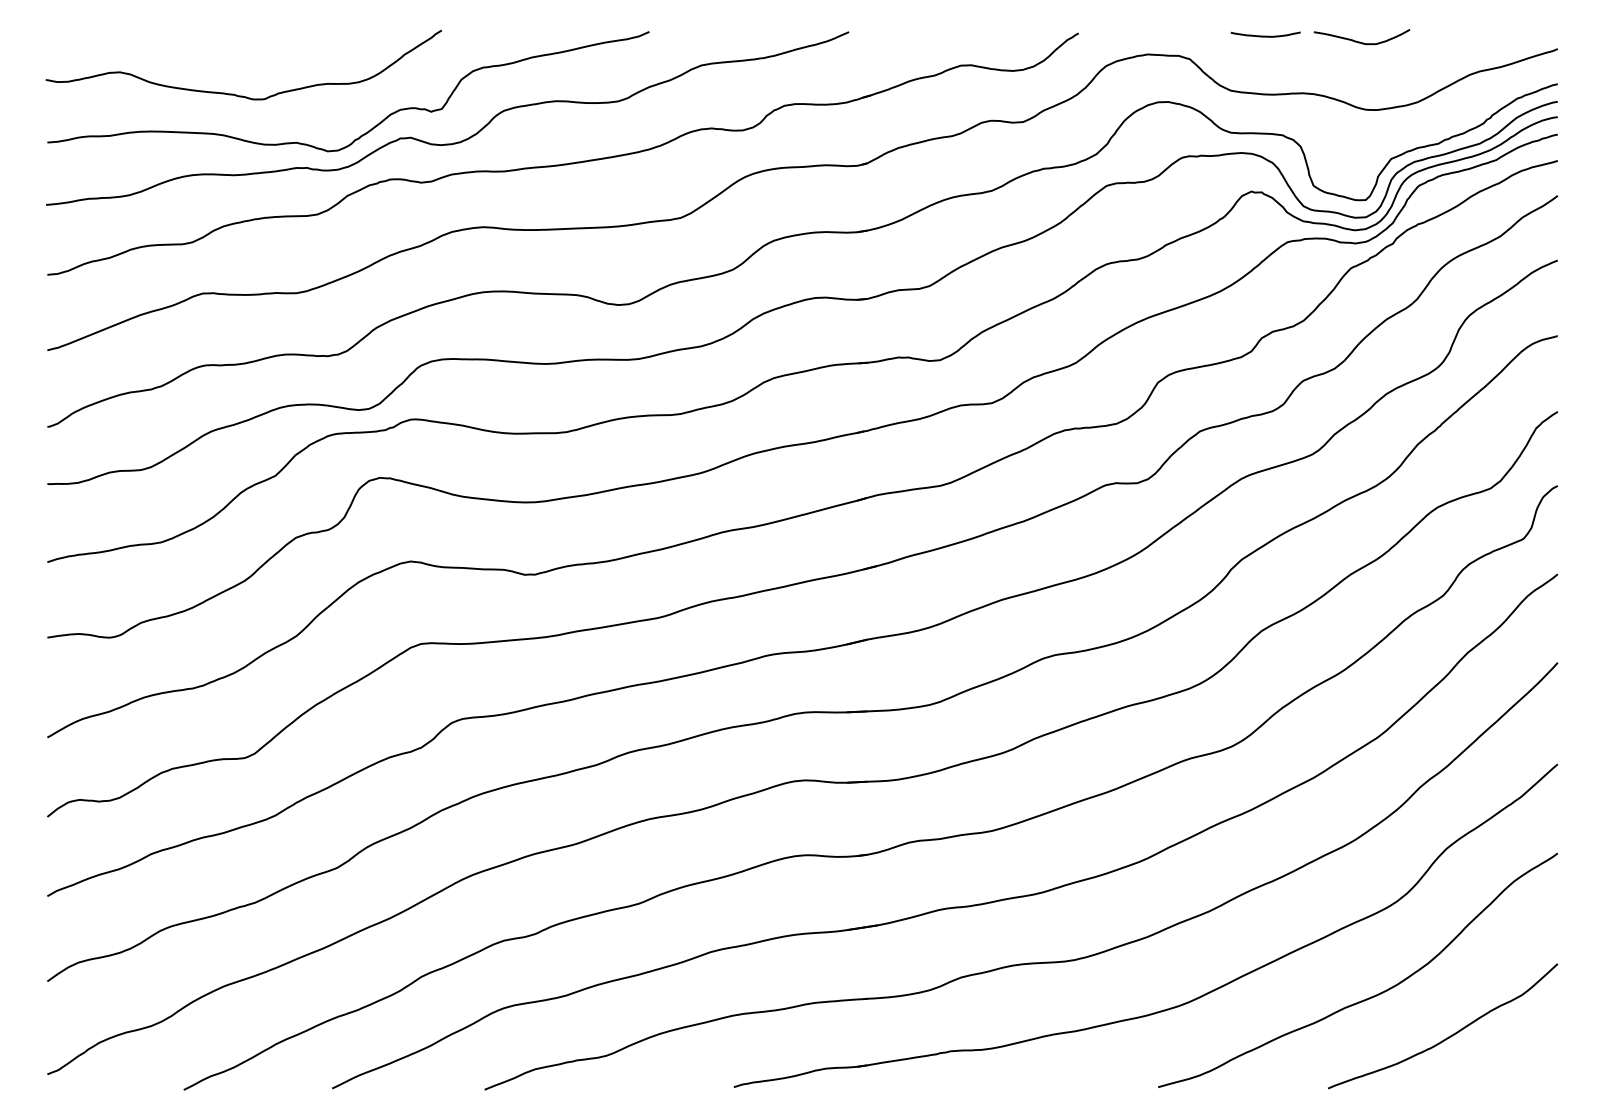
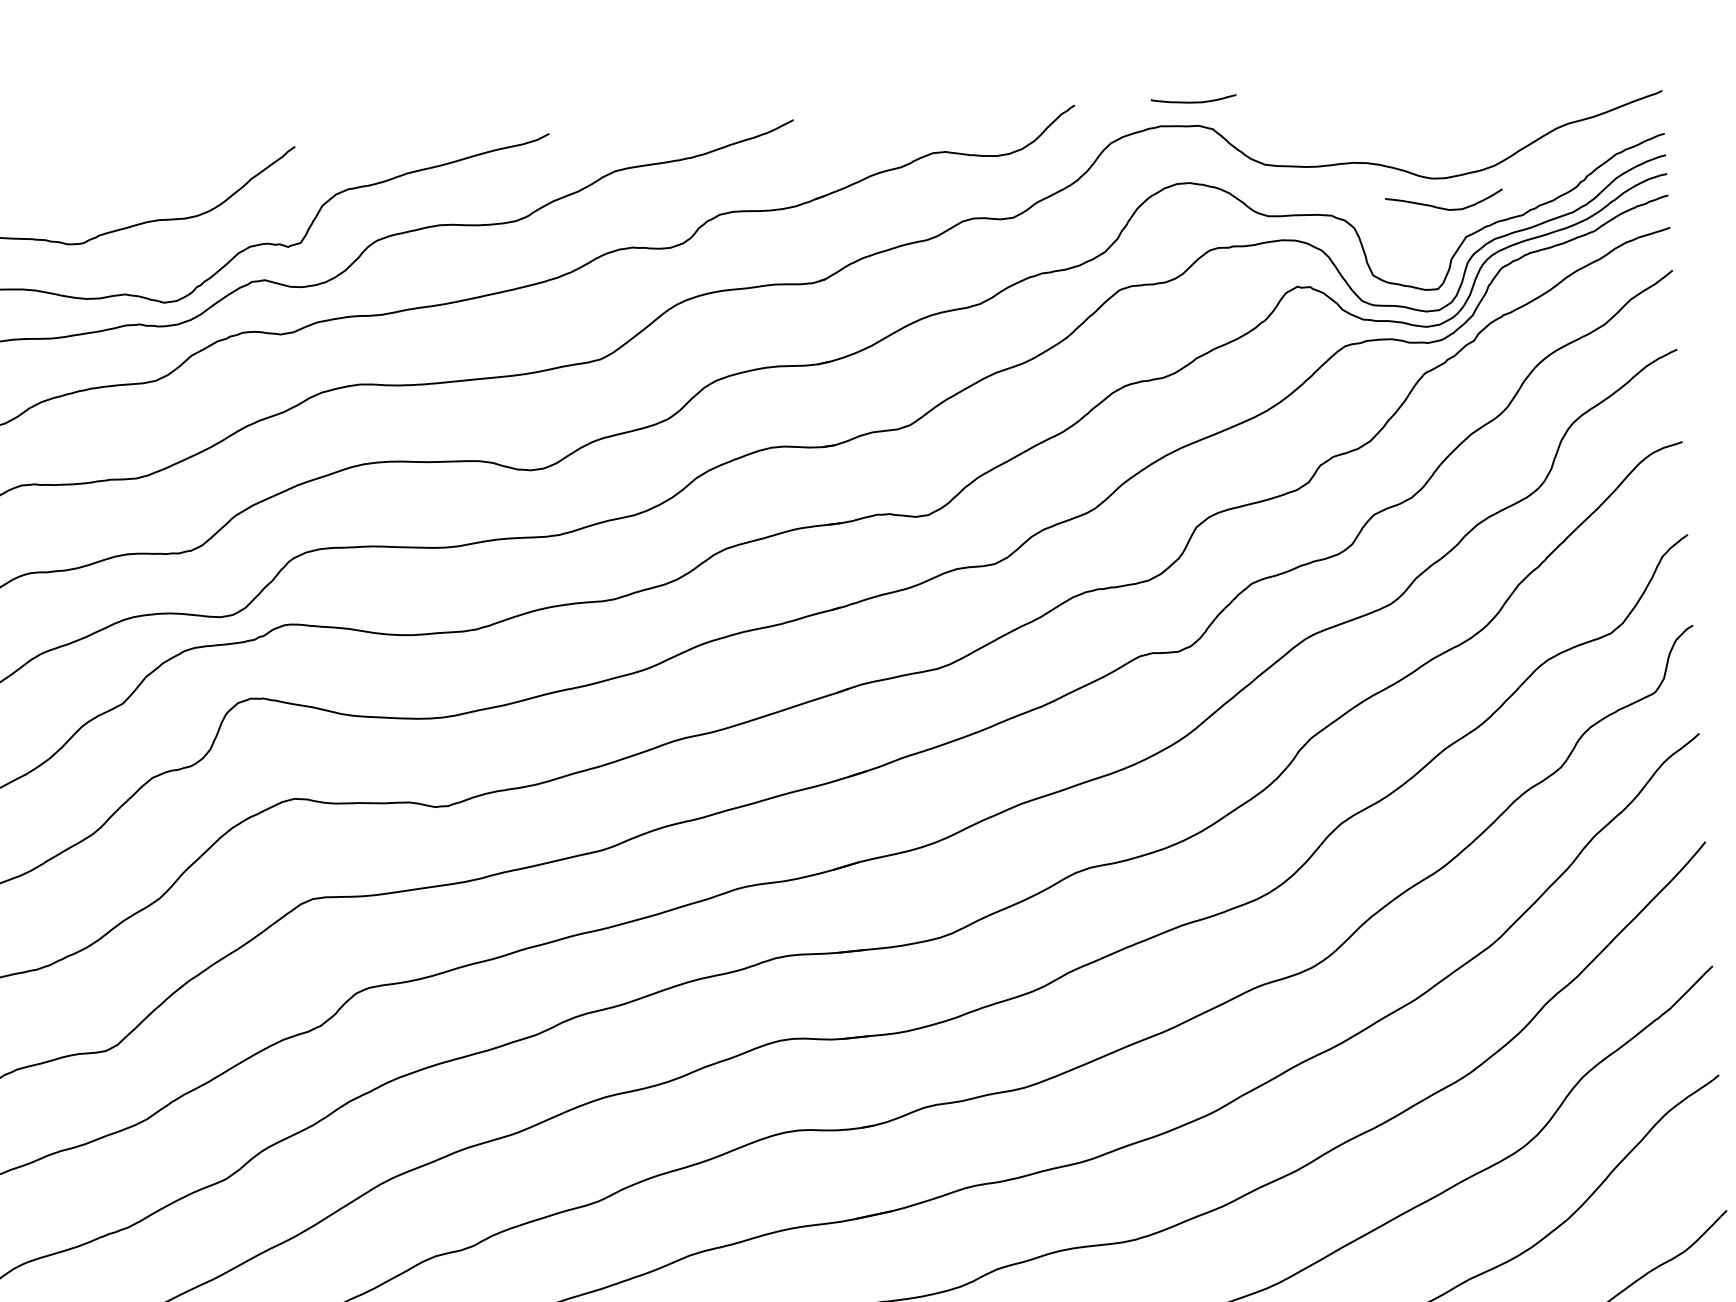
curve: (1265, 35) -> (1193, 101), moved
curve: (1360, 41) -> (1442, 207), moved

